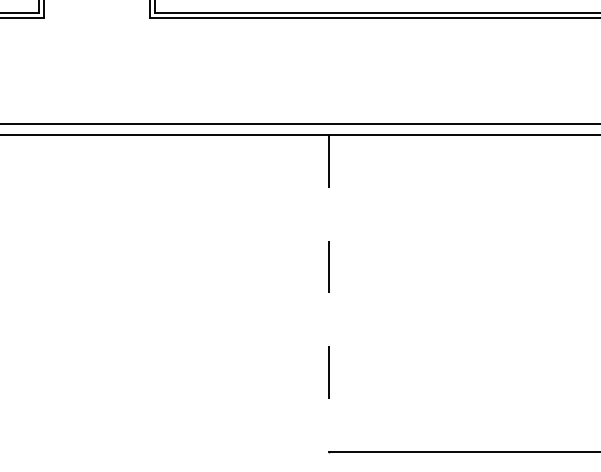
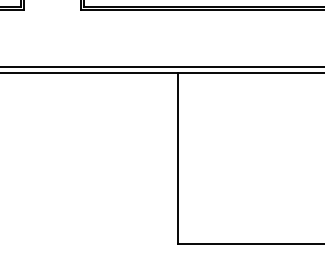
line: (328, 293) -> (177, 158), dashed -> solid

